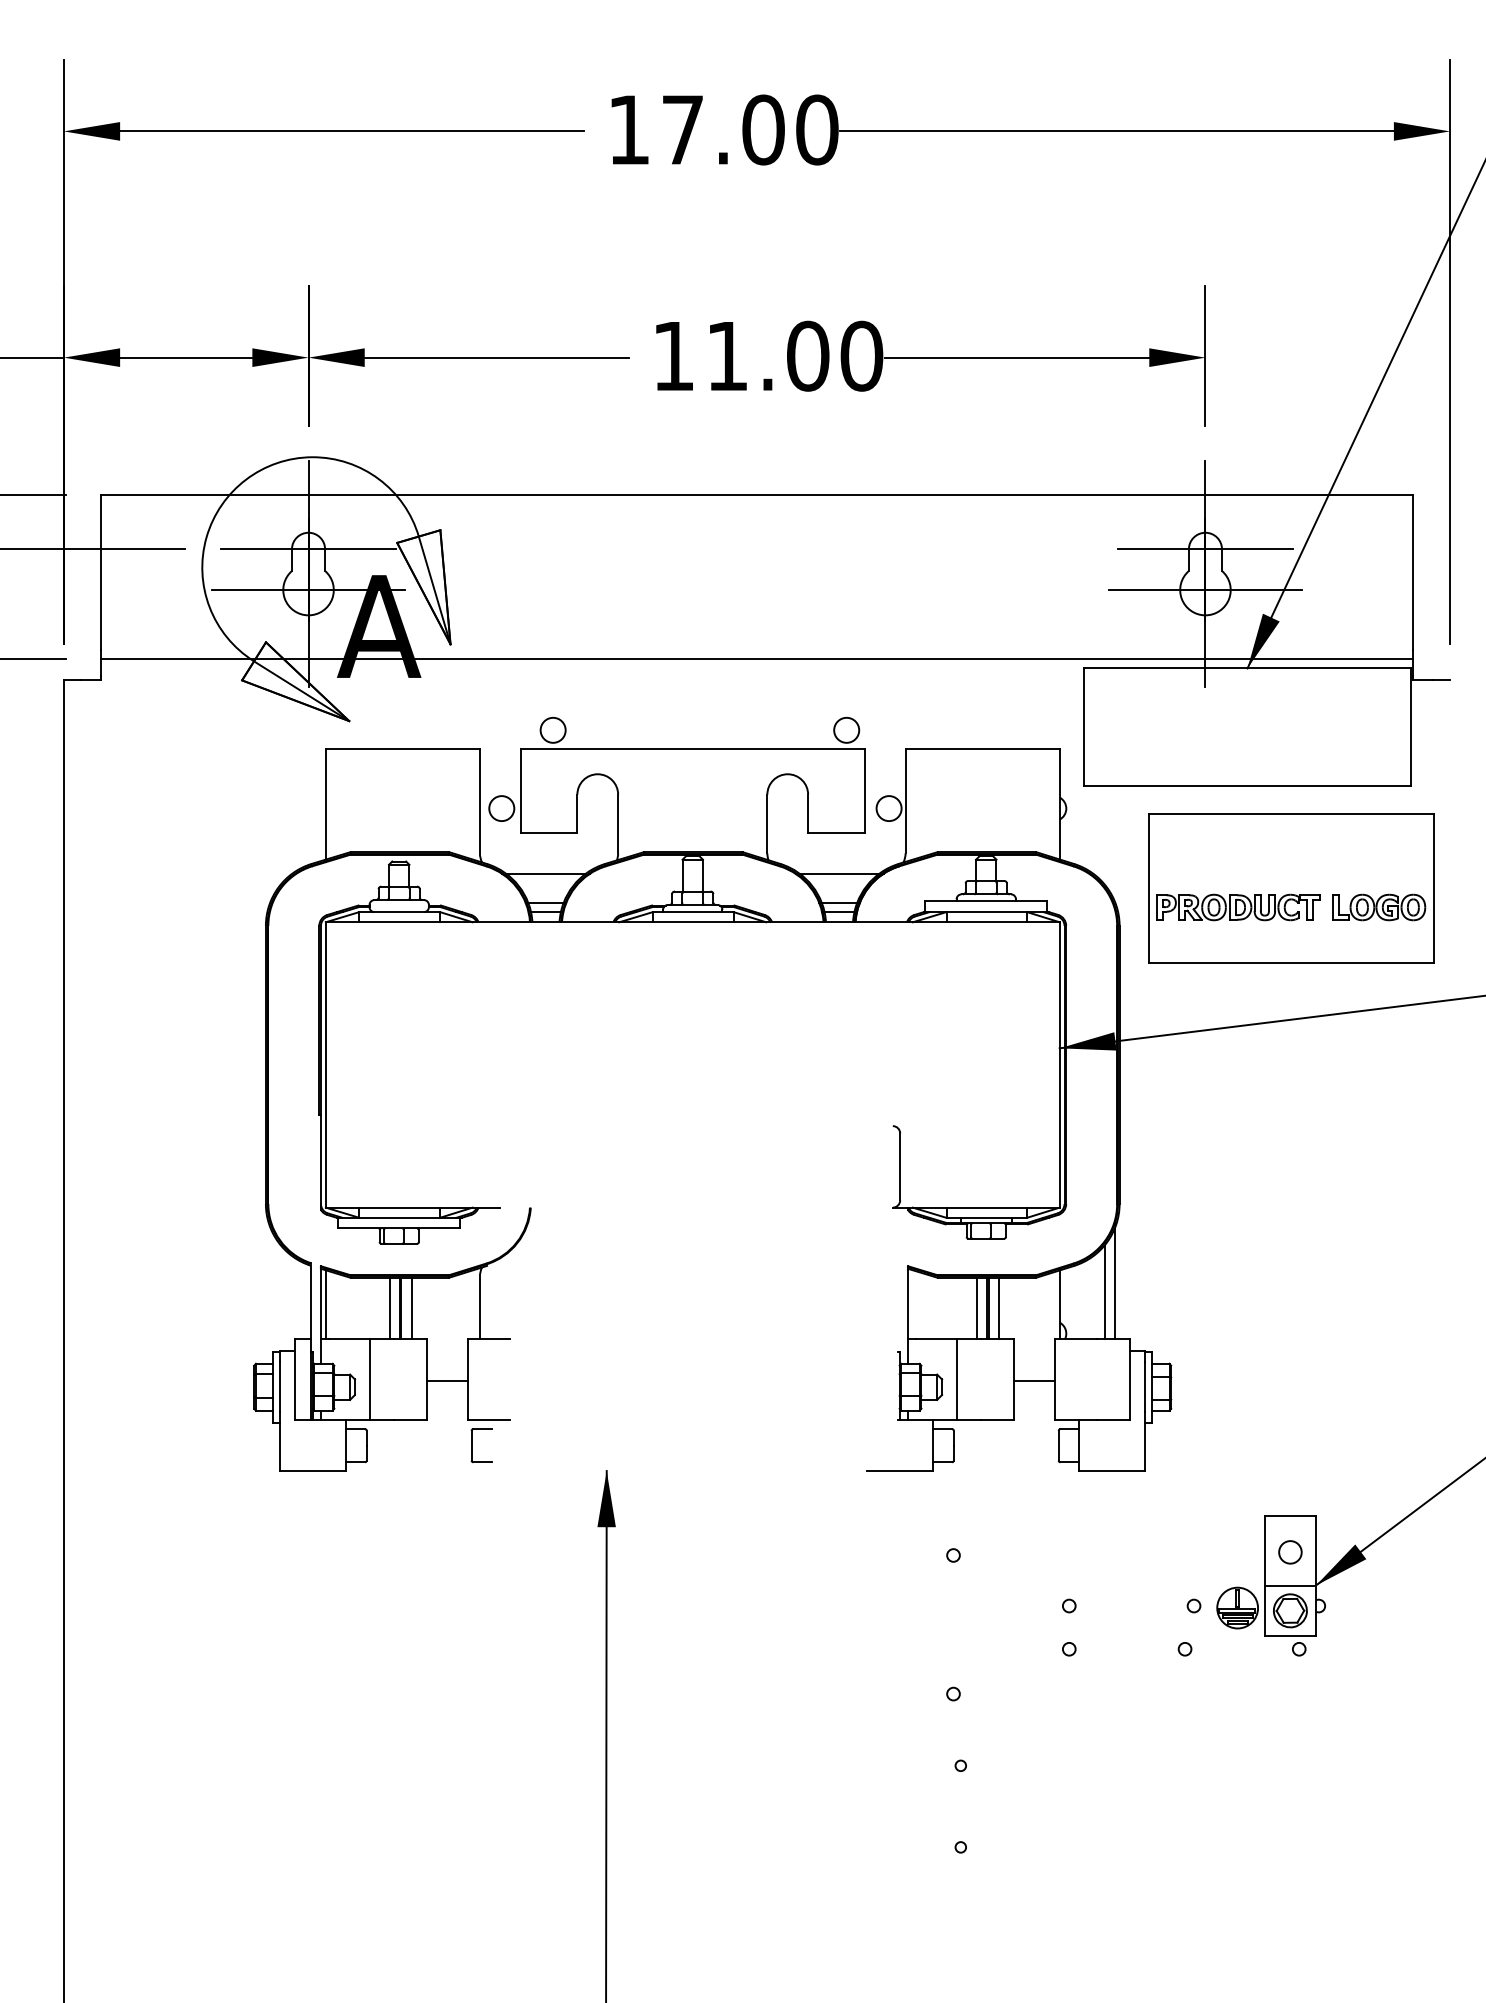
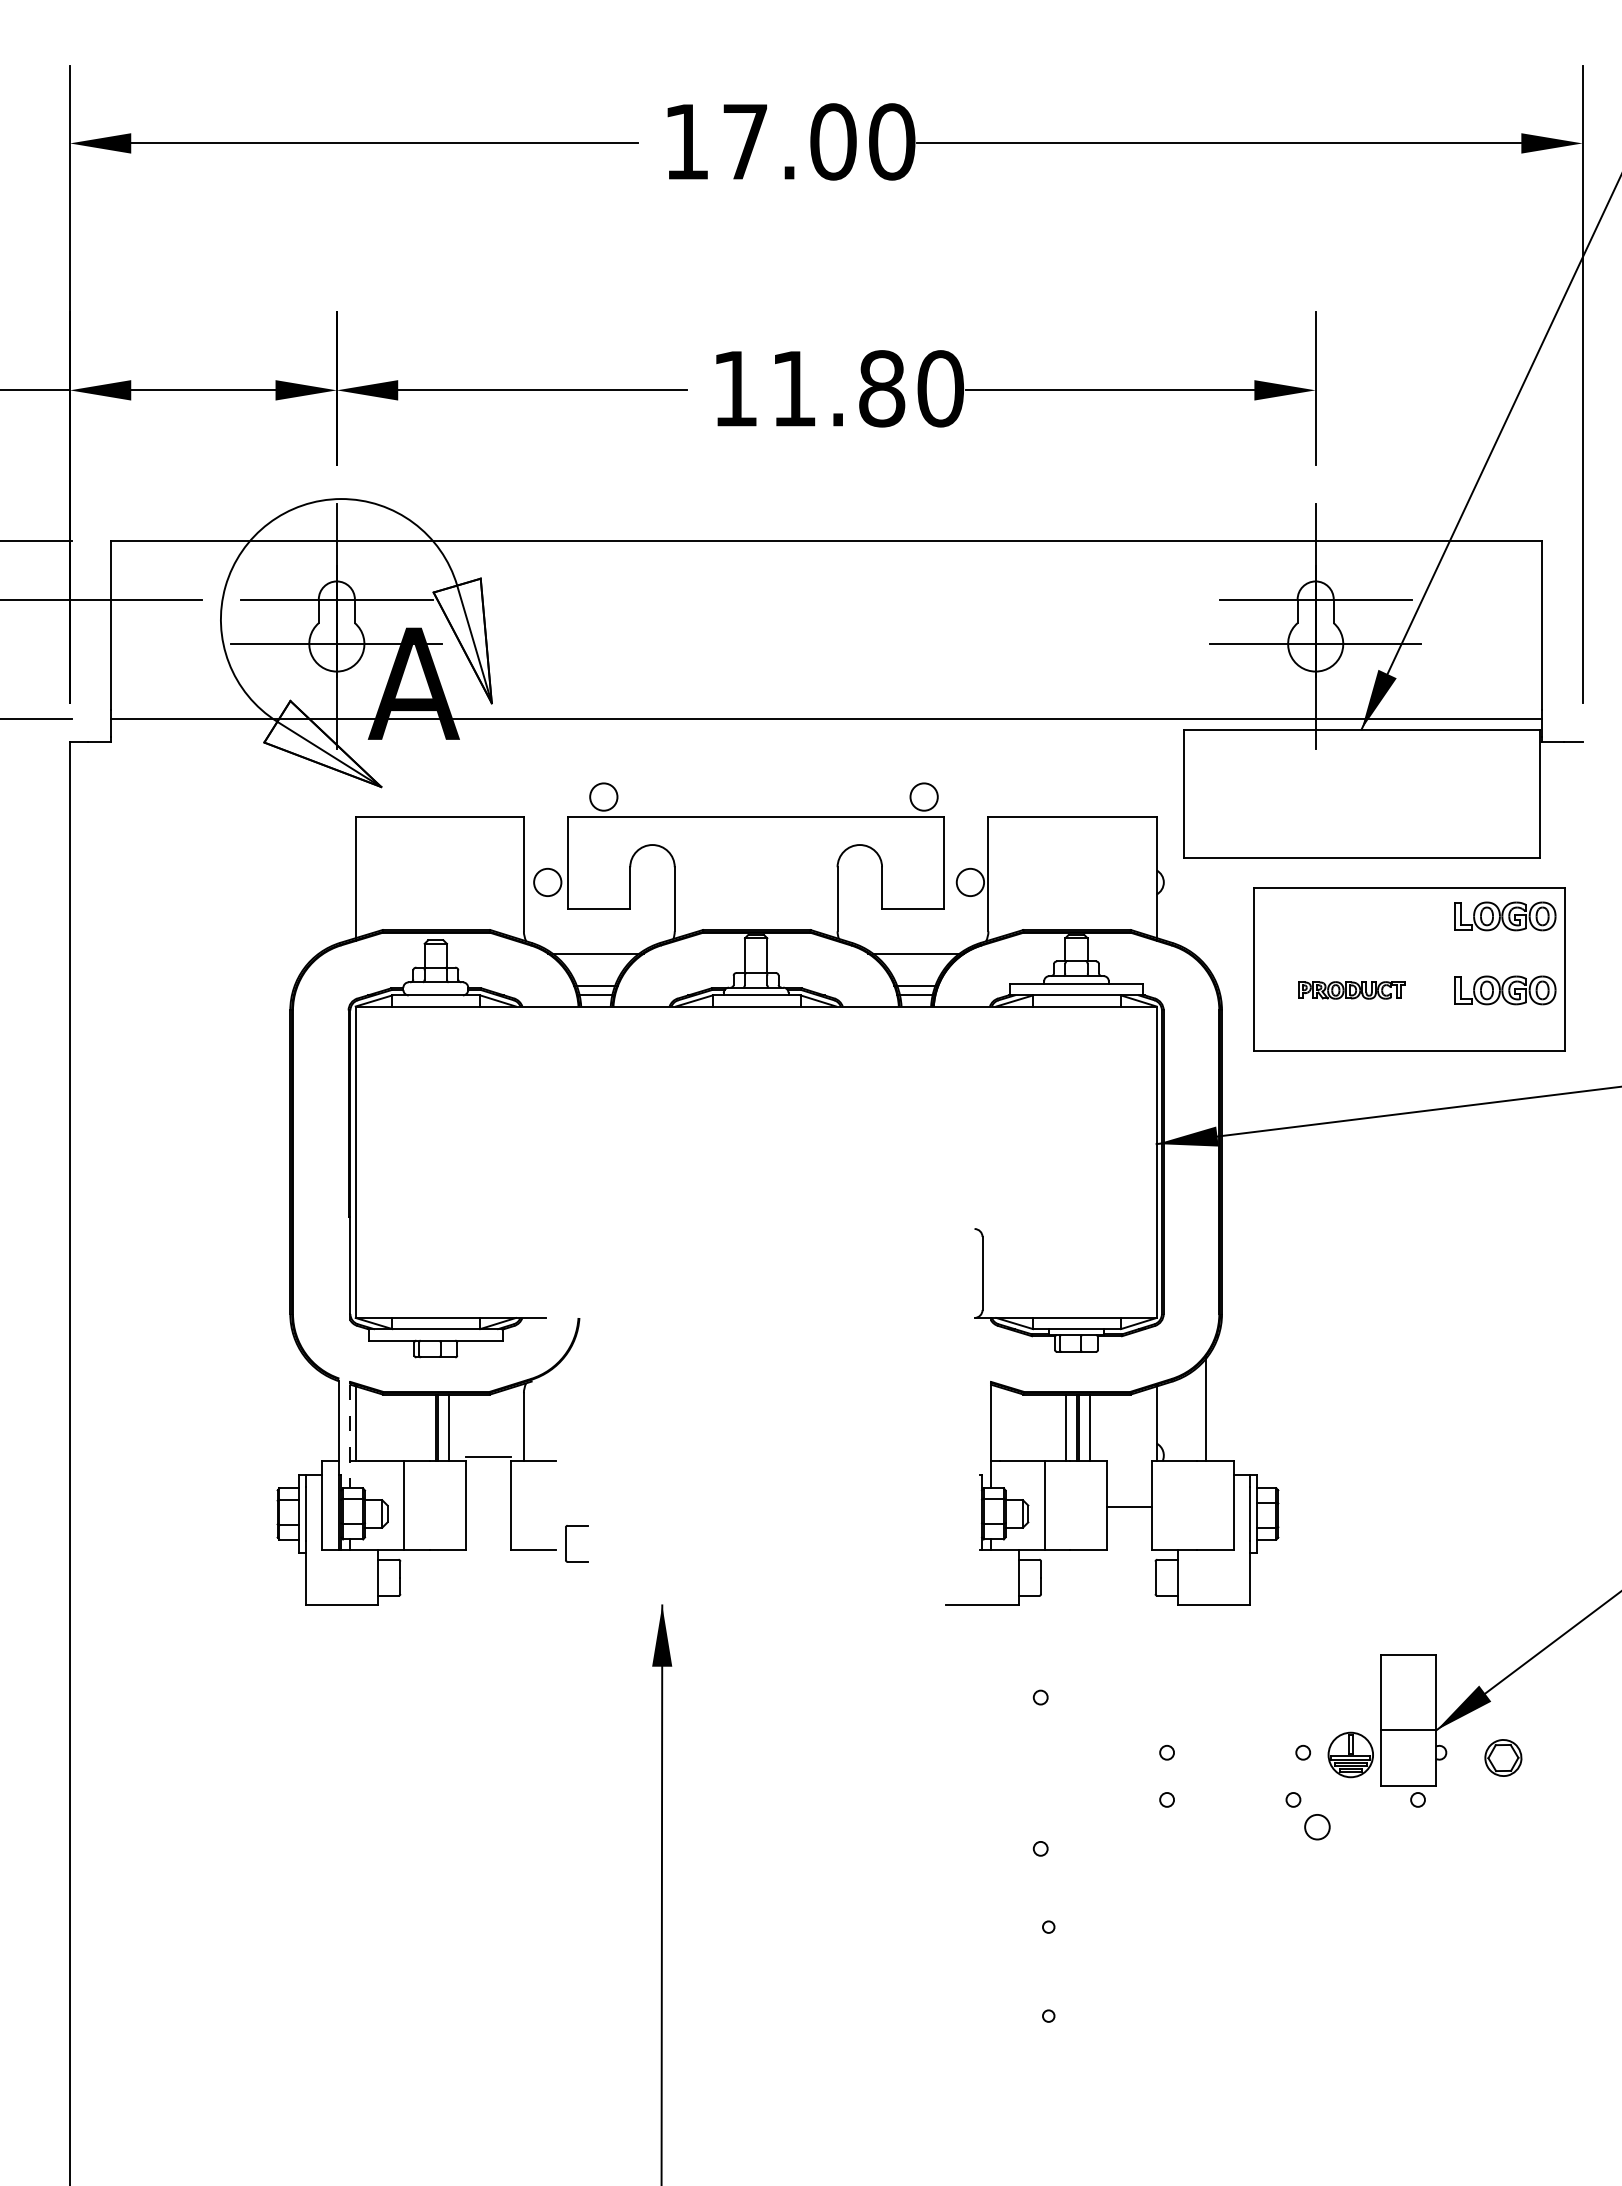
text: (808, 355) -> (882, 388), 11.00 -> 11.80
part: (1379, 839) -> (1505, 916), added
part: (1238, 907) -> (1351, 990), size x0.6
line: (1114, 1284) -> (1216, 1401), removed
line: (389, 1308) -> (425, 1427), removed
line: (321, 1316) -> (350, 1436), solid -> dashed
line: (447, 1381) -> (488, 1457), moved
part: (472, 1445) -> (566, 1543), moved
circle: (1290, 1552) -> (1317, 1827), moved
part: (1290, 1610) -> (1503, 1757), moved

